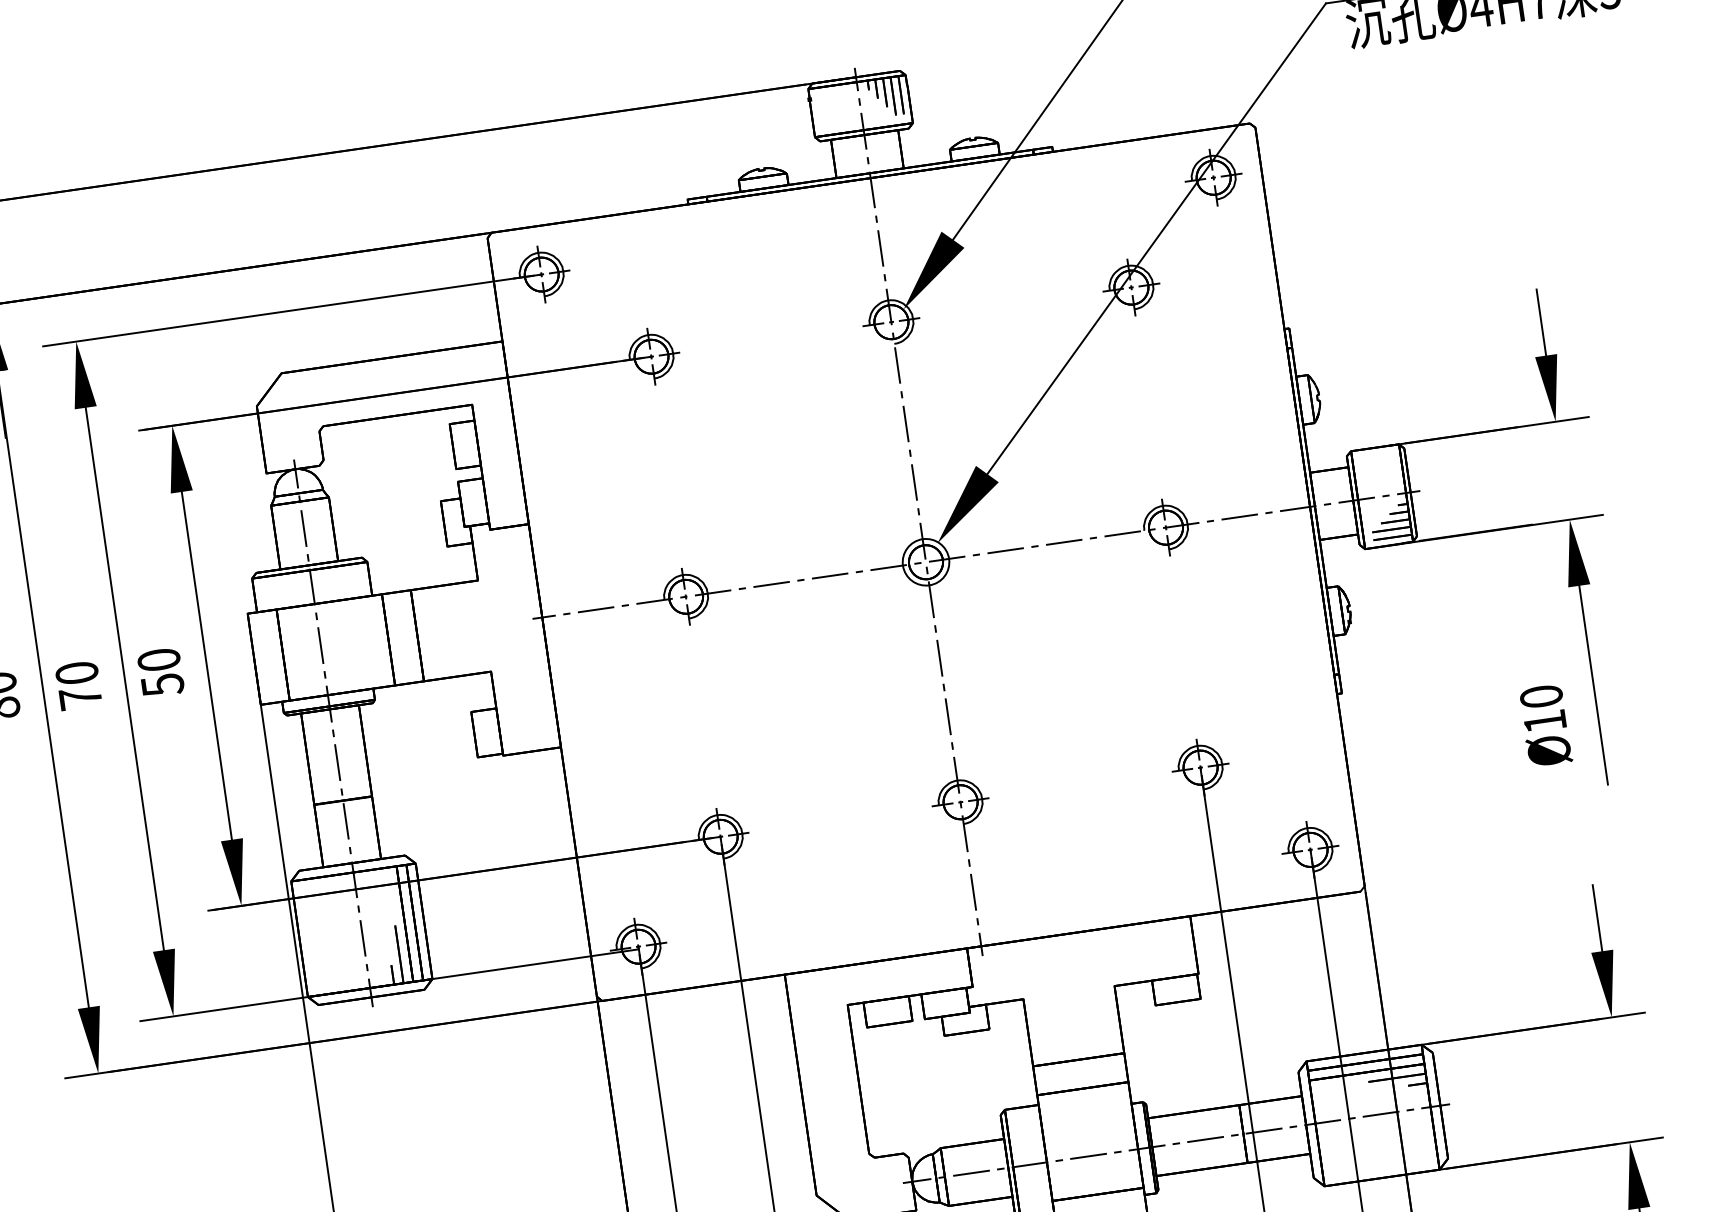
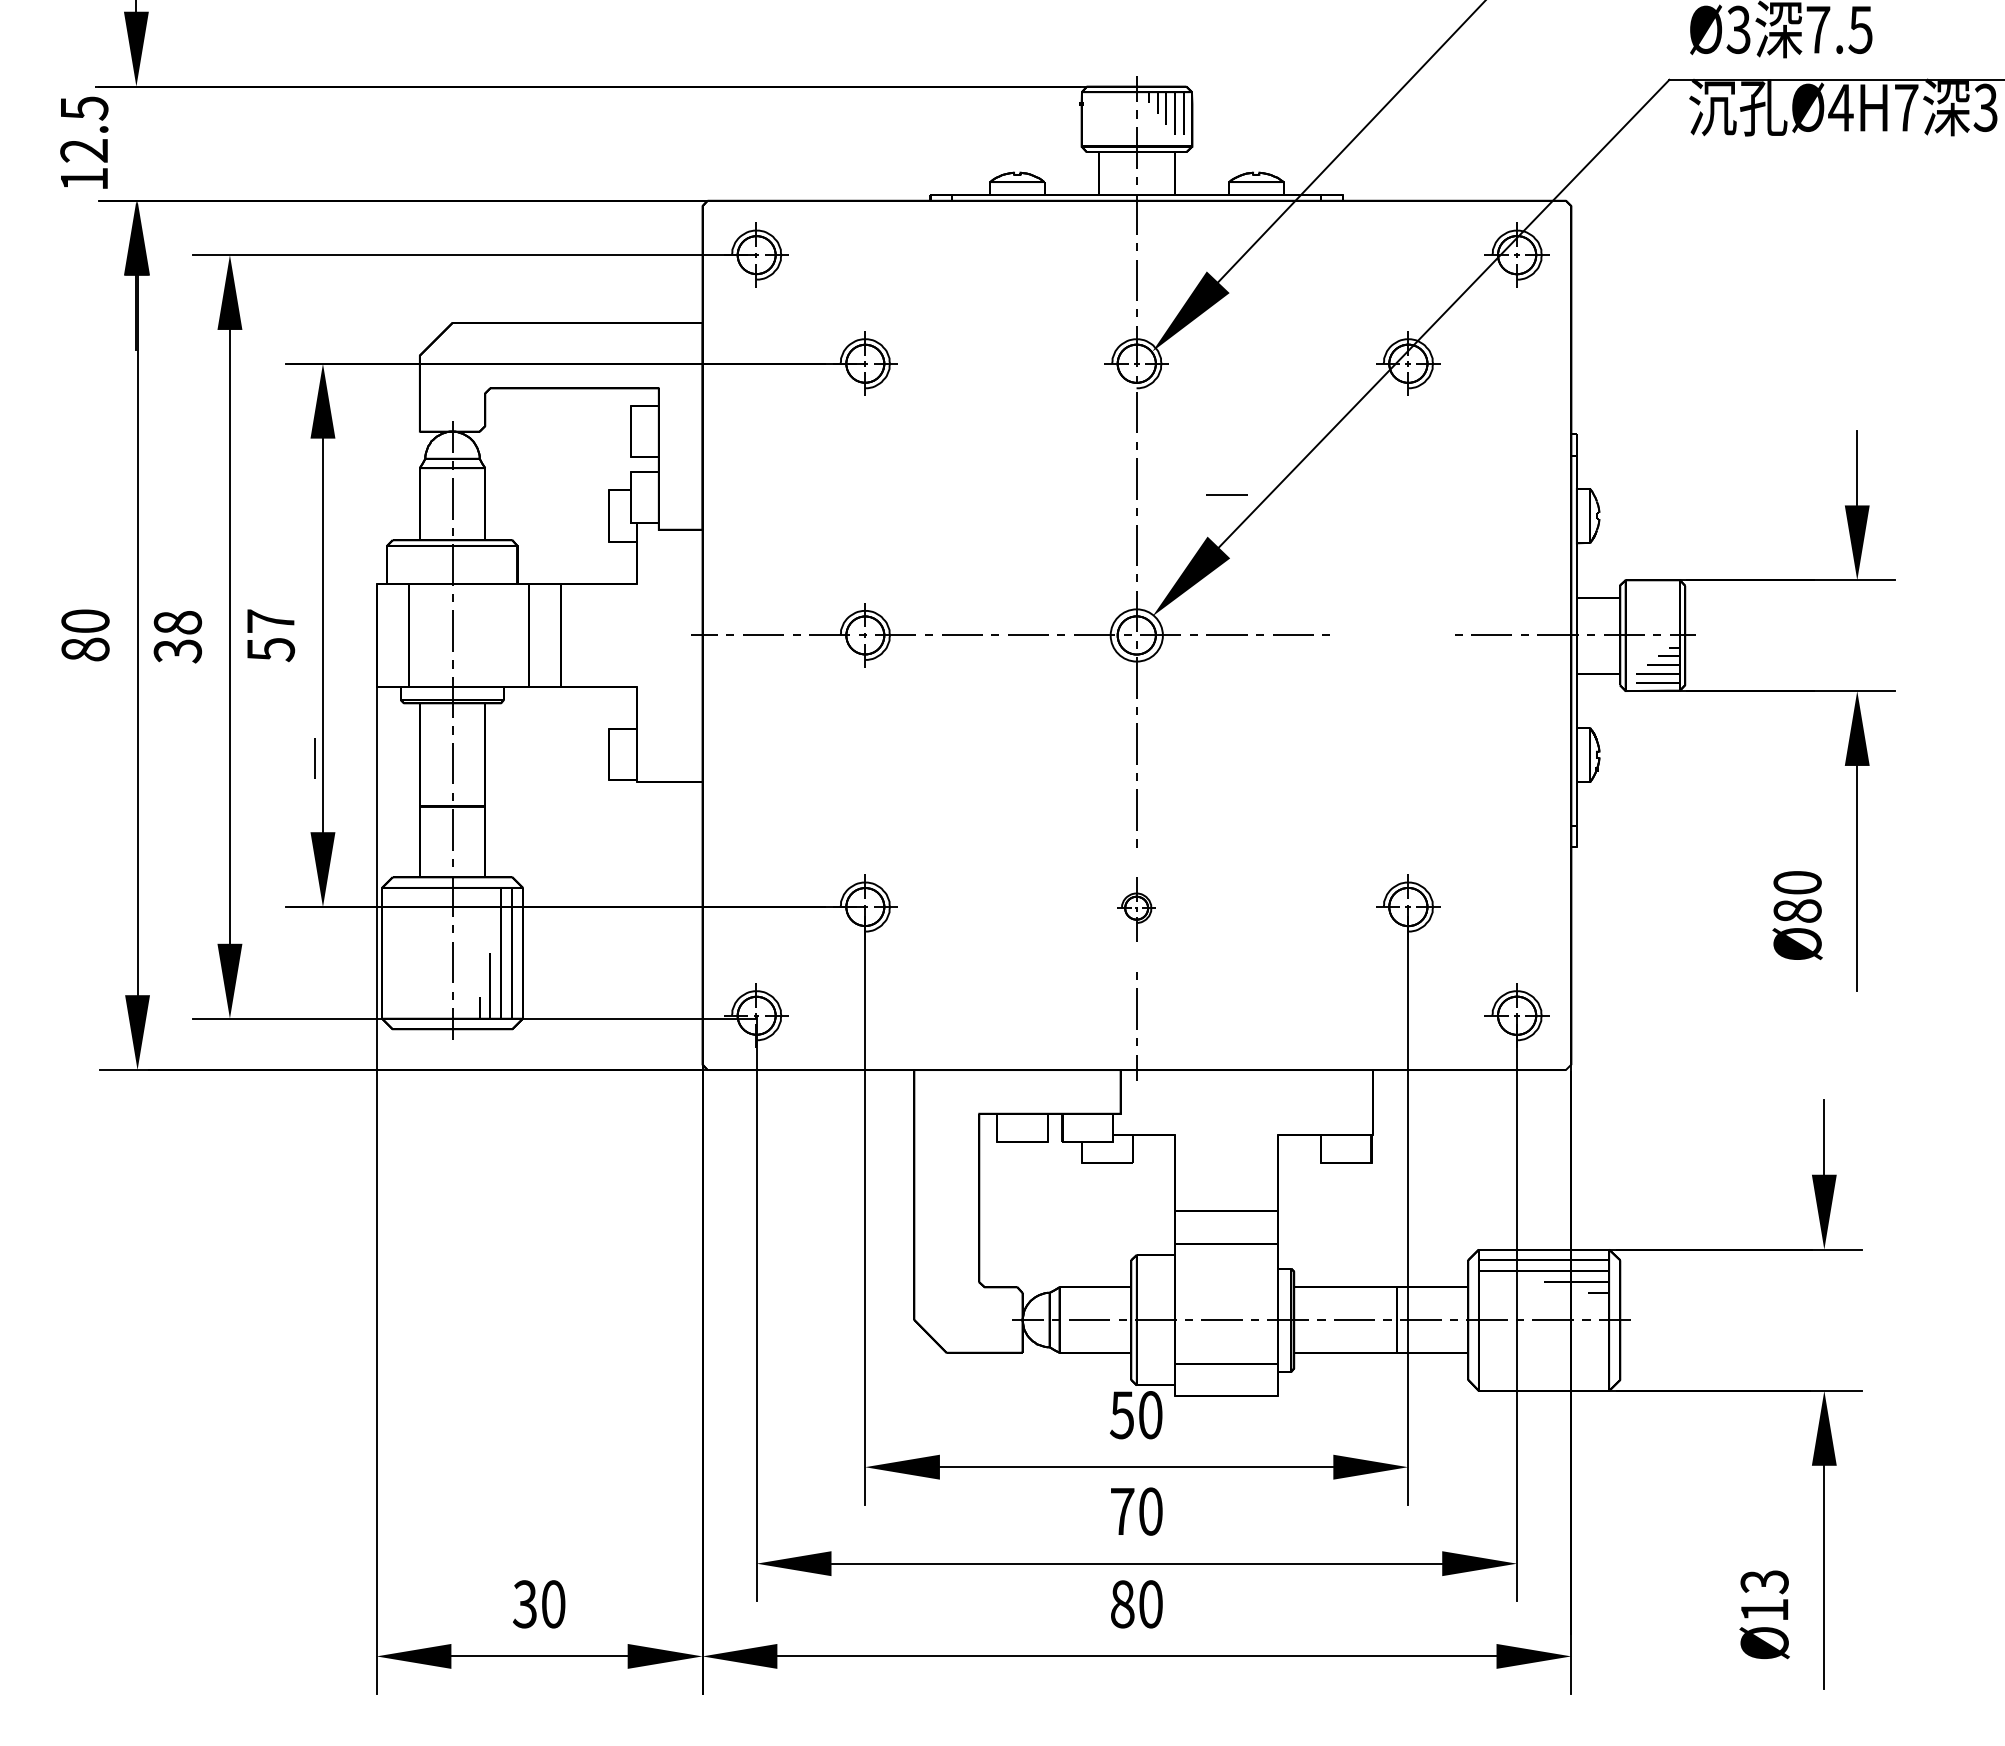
line: (987, 426) -> (1226, 494), added
part: (1151, 529) -> (1392, 635), removed
text: (158, 659) -> (270, 620), 50 -> 57
text: (78, 686) -> (177, 637), 70 -> 38
text: (1544, 721) -> (1797, 910), Ø10 -> Ø80
line: (215, 775) -> (314, 758), added
part: (960, 804) -> (1136, 909), size x0.6

